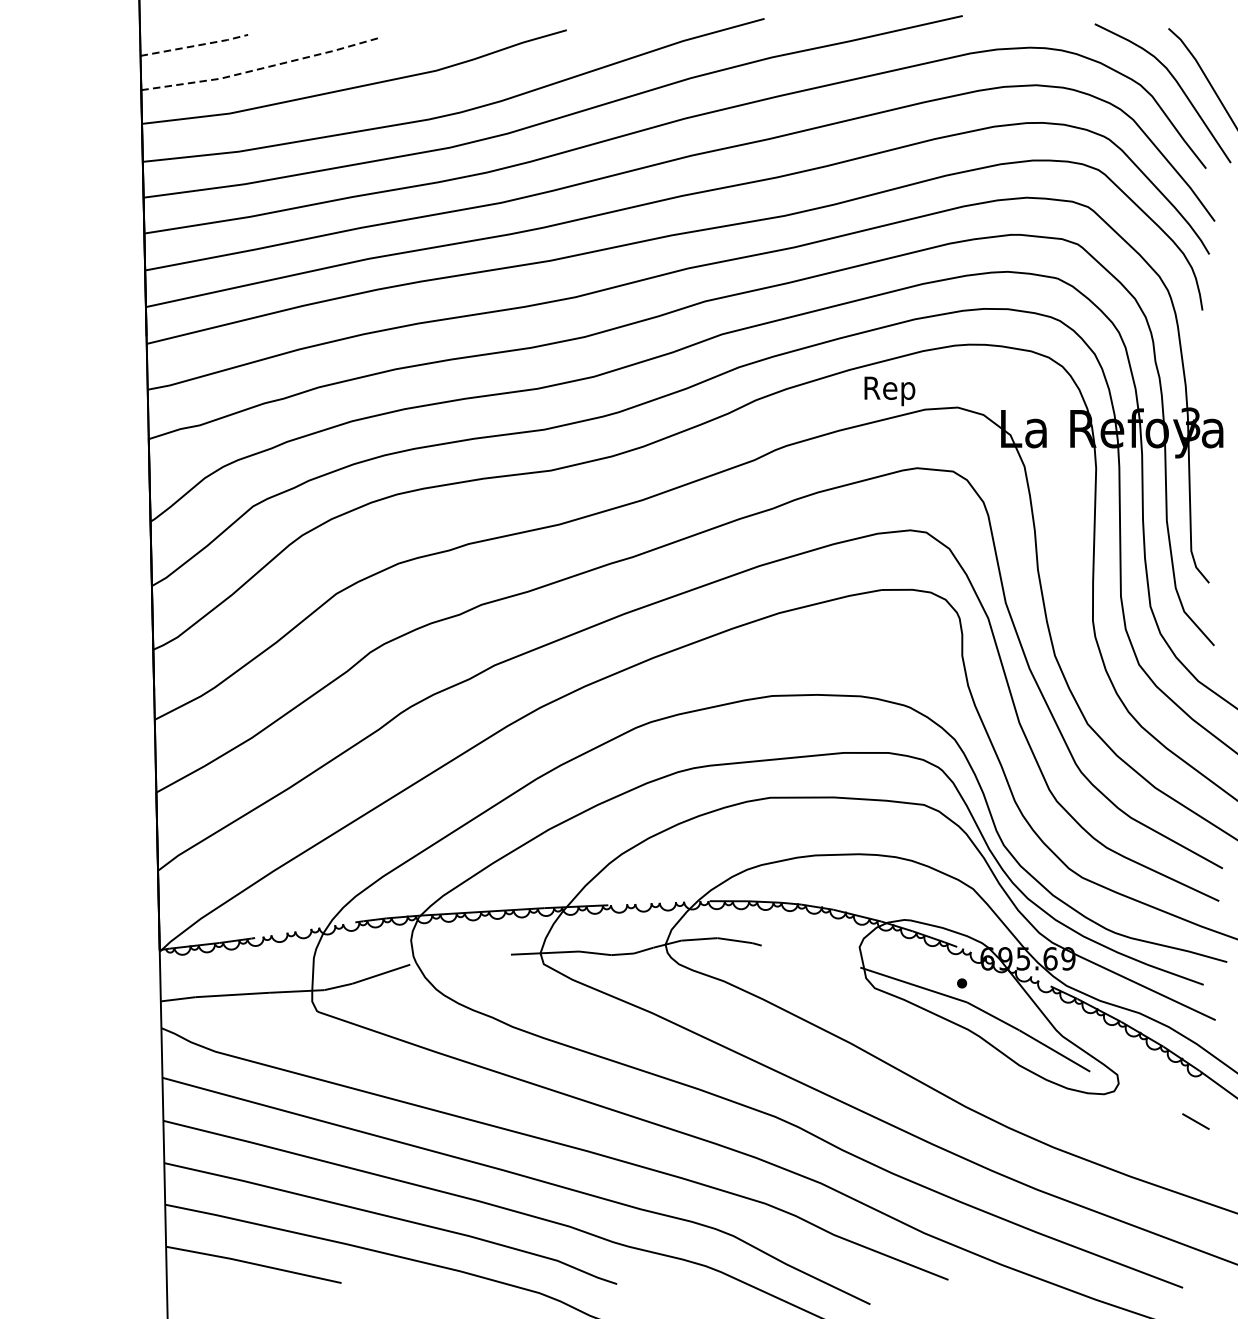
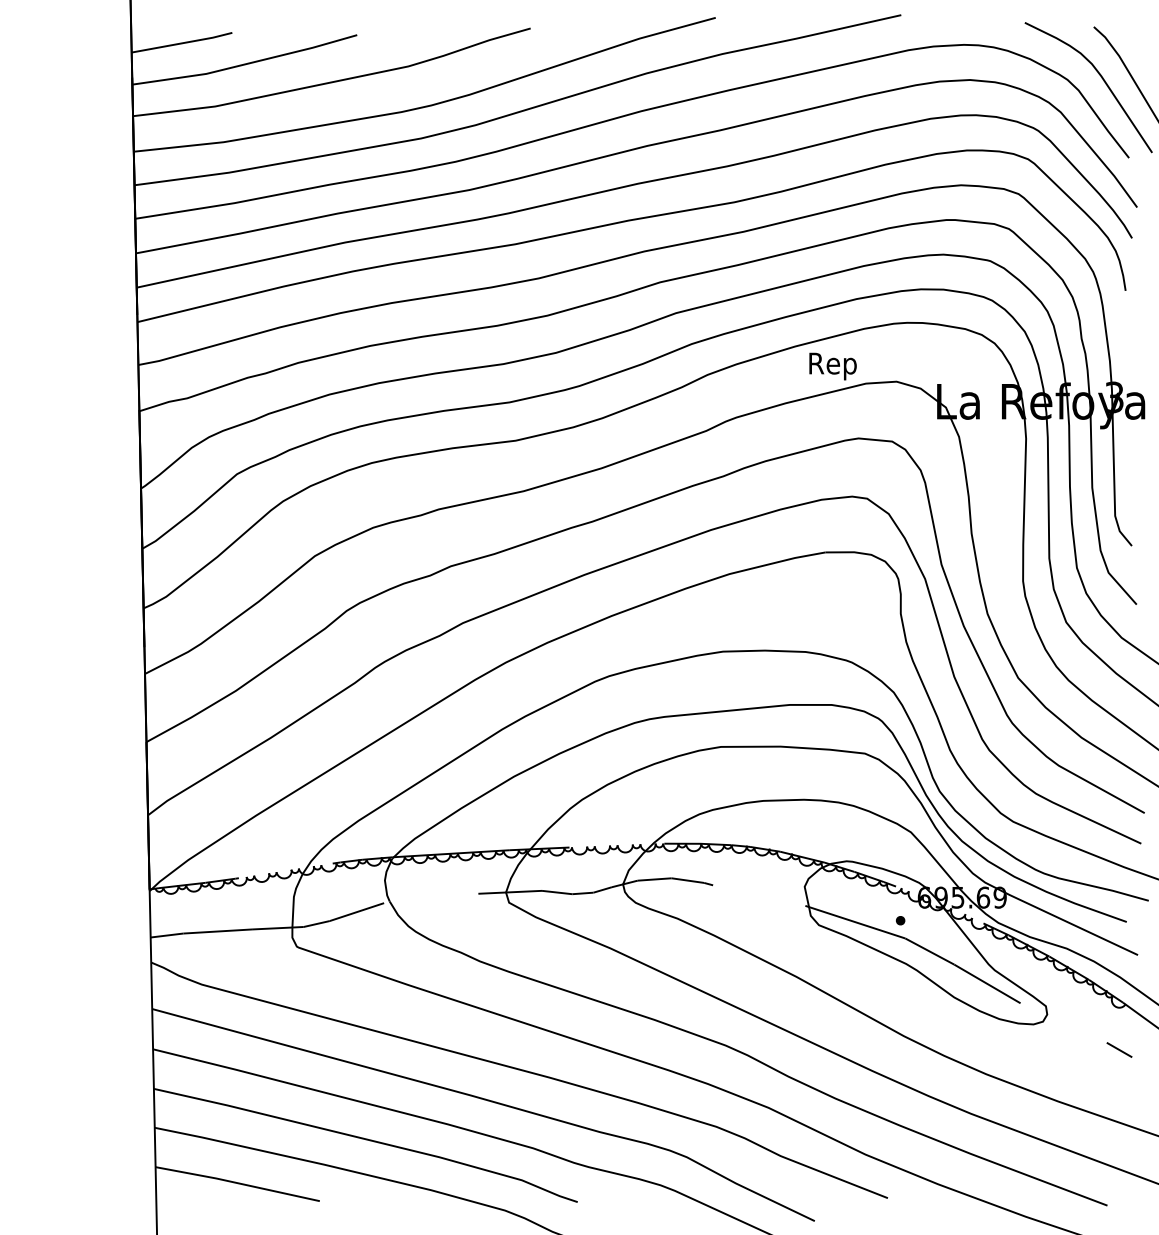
line: (194, 46) -> (182, 43), dashed -> solid
line: (263, 68) -> (246, 64), dashed -> solid

